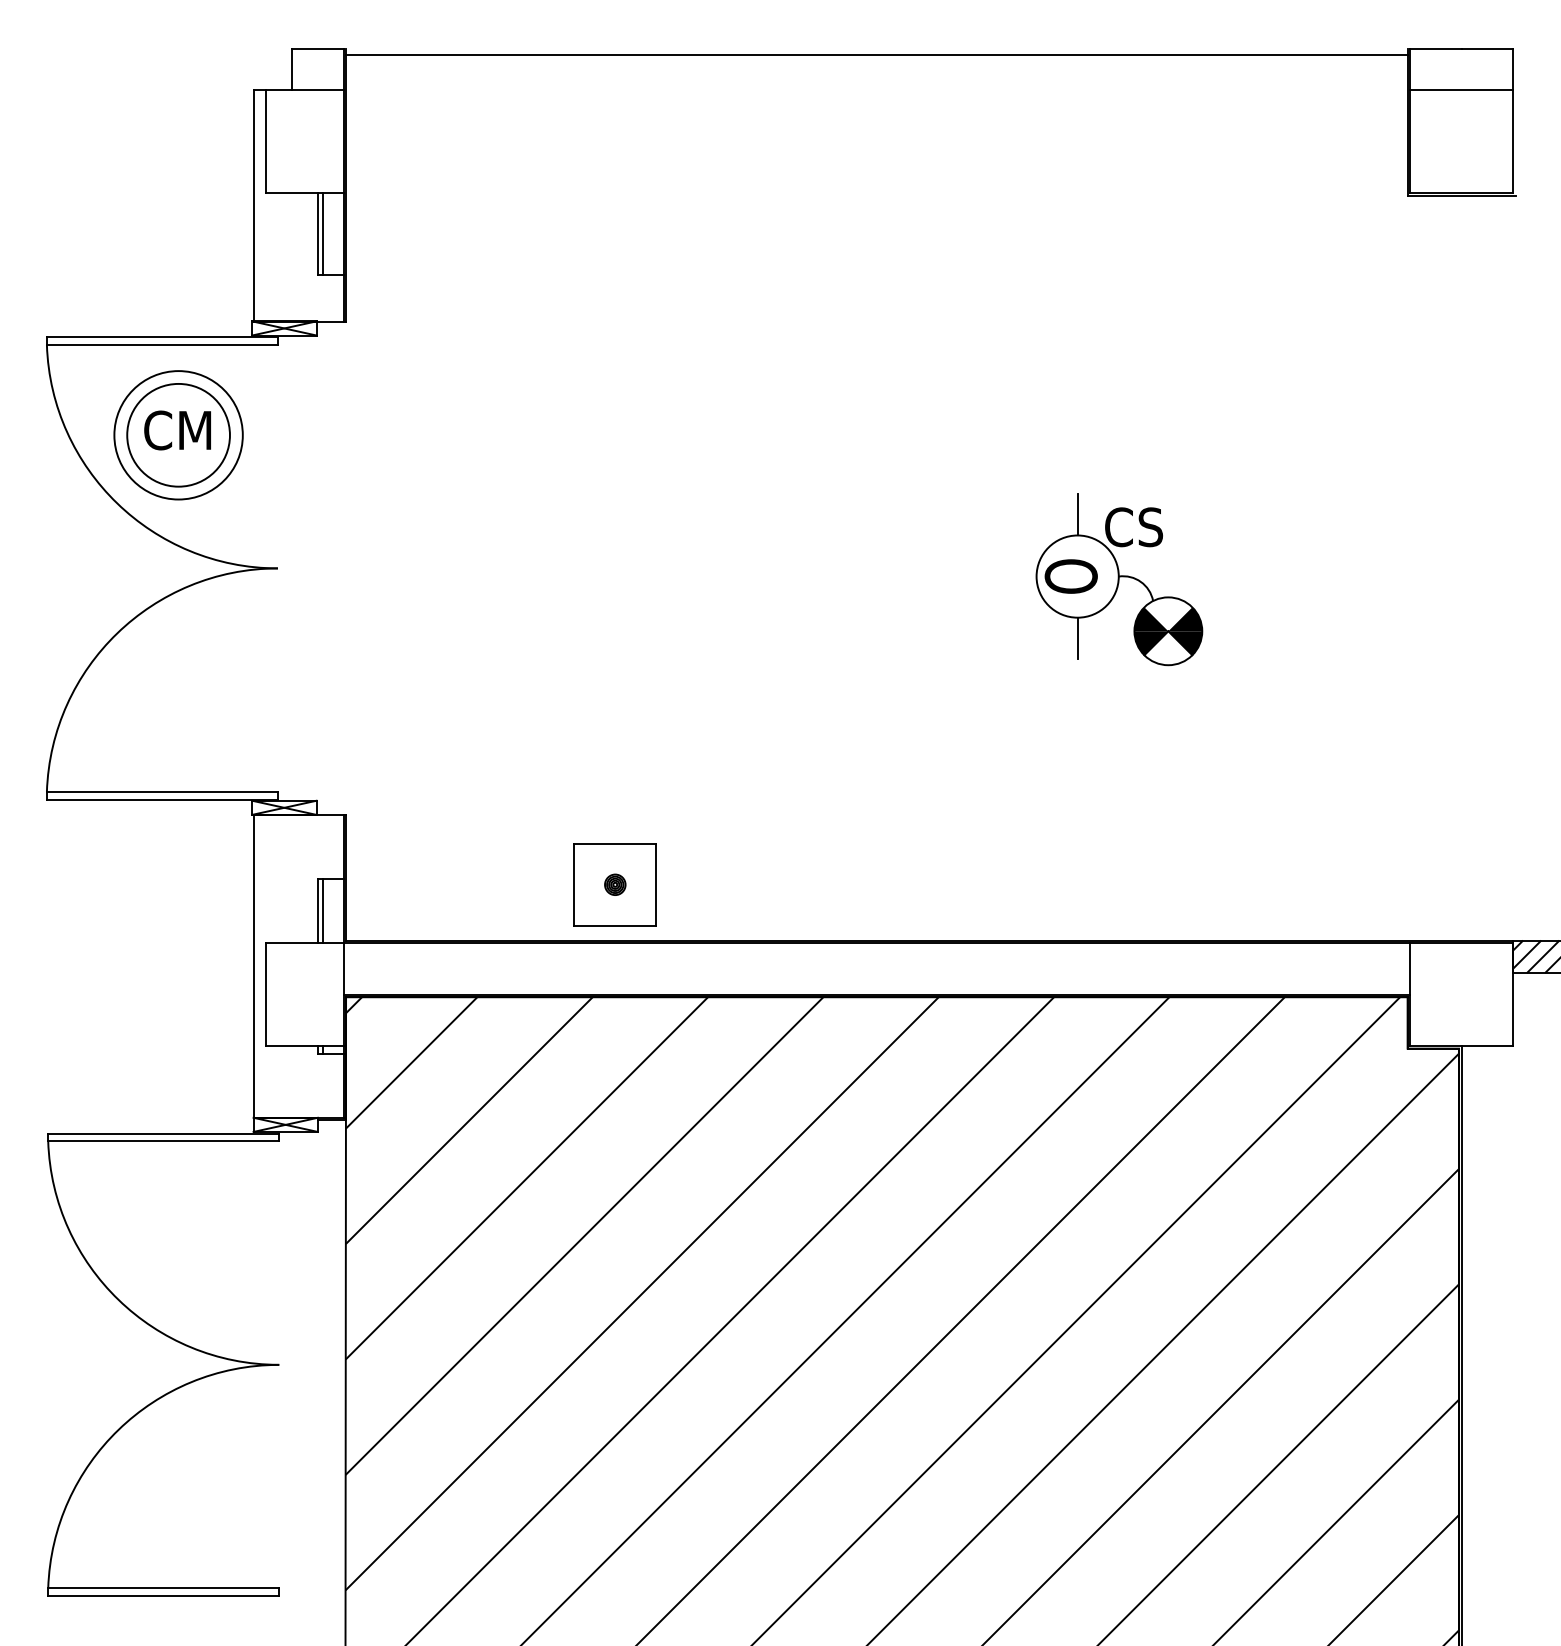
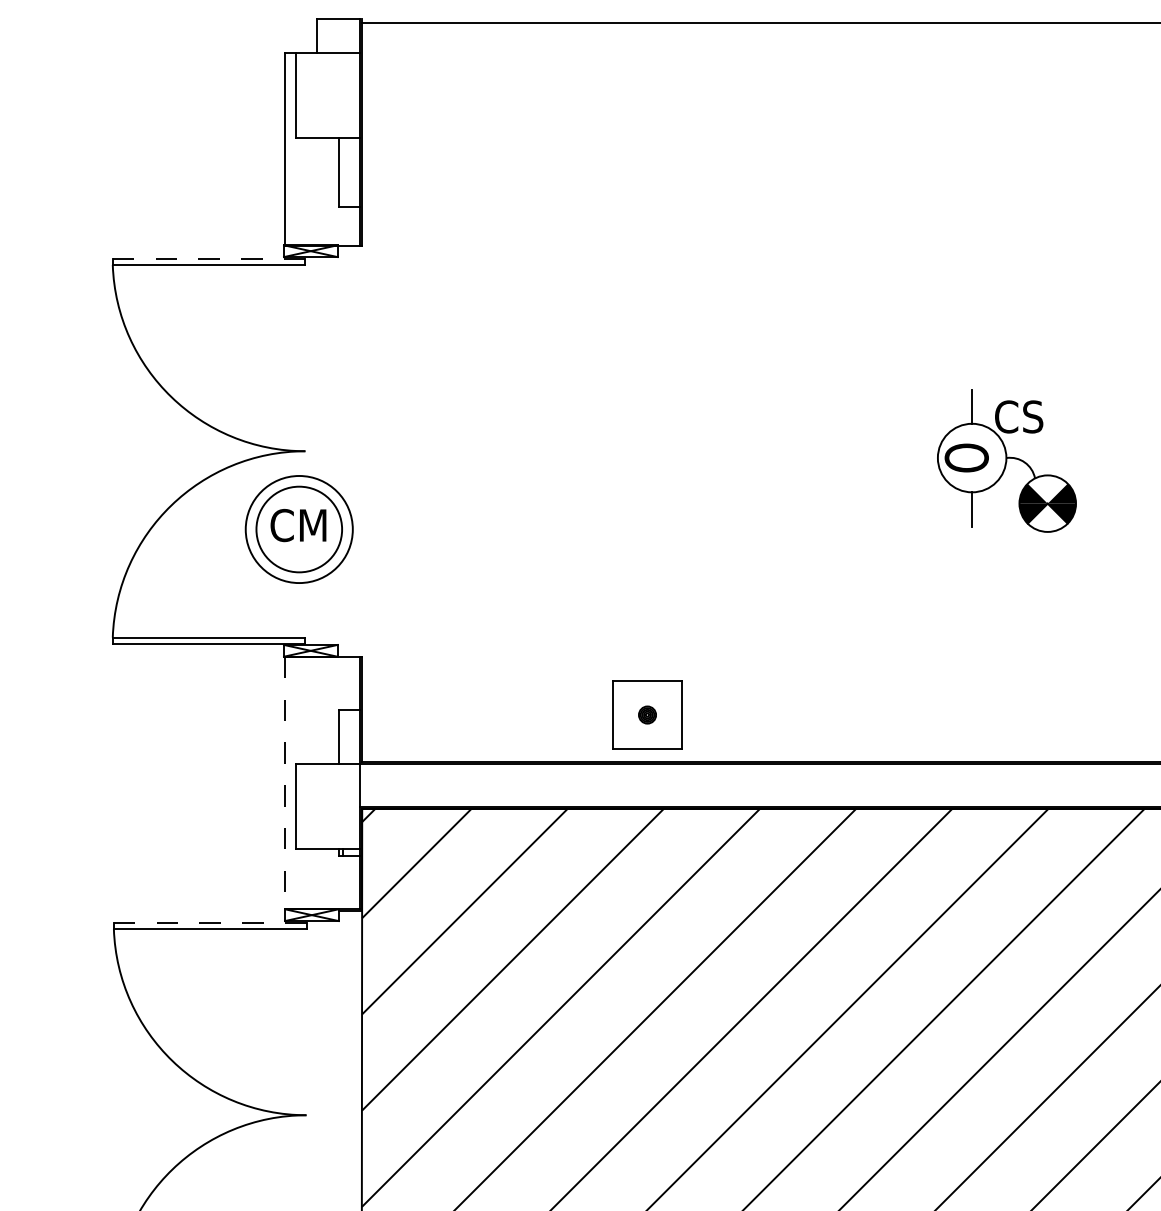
line: (322, 234) -> (342, 172), removed
line: (162, 337) -> (209, 258), solid -> dashed
part: (178, 435) -> (299, 529), moved
part: (614, 884) -> (646, 714), moved
line: (322, 911) -> (342, 737), removed
line: (253, 966) -> (285, 783), solid -> dashed
line: (163, 1133) -> (209, 922), solid -> dashed

